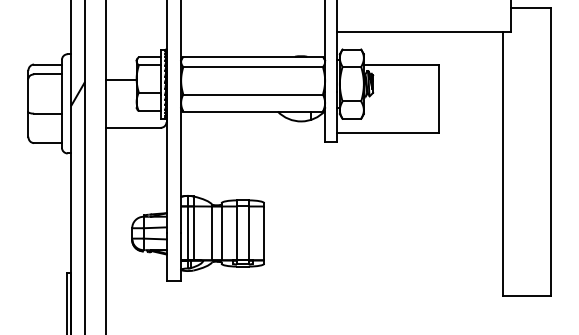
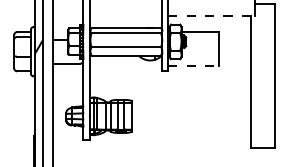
line: (425, 31) -> (212, 15), solid -> dashed
line: (389, 133) -> (194, 66), solid -> dashed

